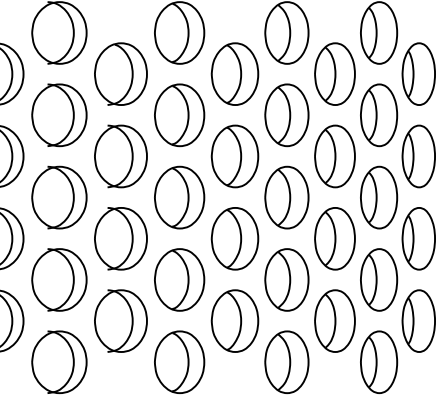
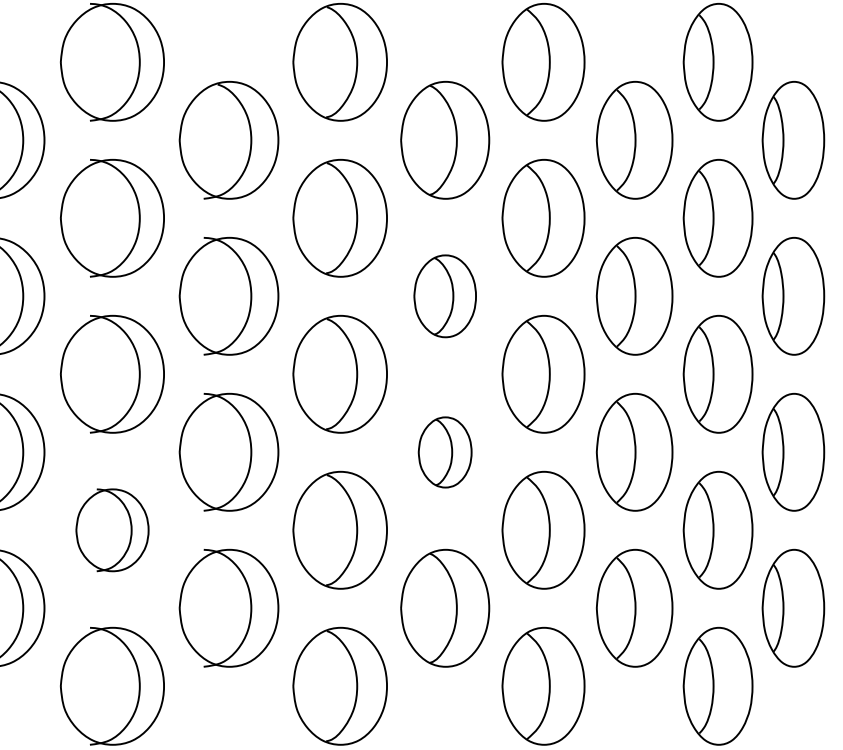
part: (234, 156) -> (444, 296), size x0.7
part: (234, 238) -> (444, 451), size x0.6
part: (59, 279) -> (112, 529), size x0.7

